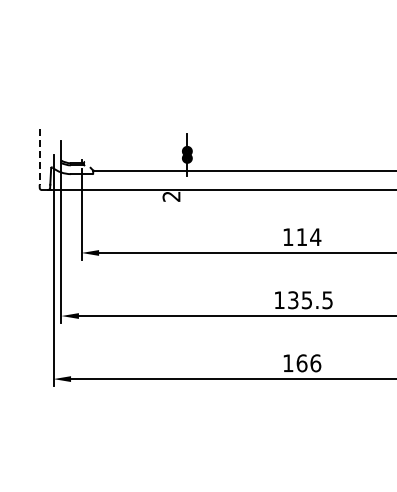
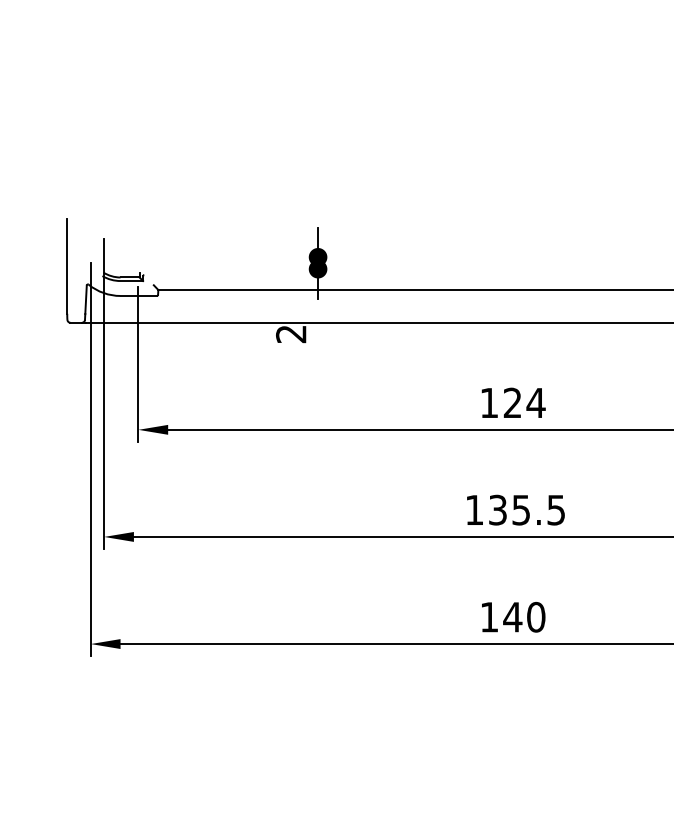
line: (39, 156) -> (66, 265), dashed -> solid
text: (301, 236) -> (511, 401), 114 -> 124
text: (308, 363) -> (523, 617), 166 -> 140

